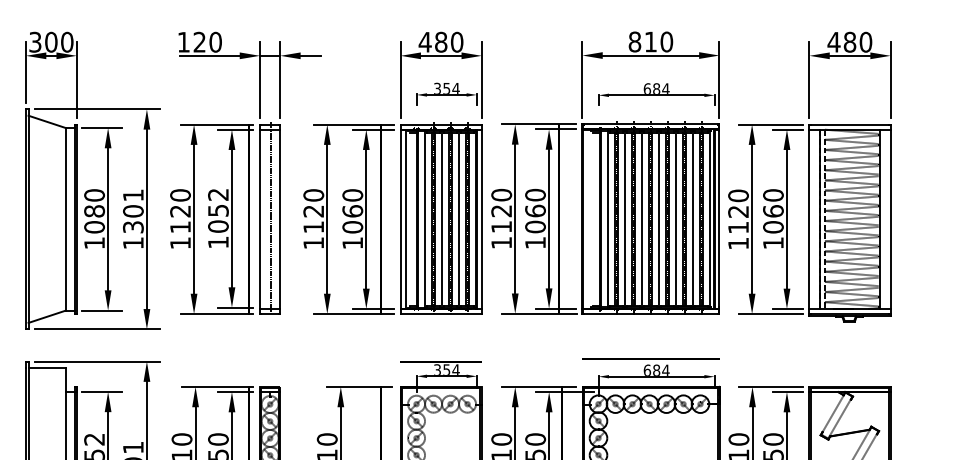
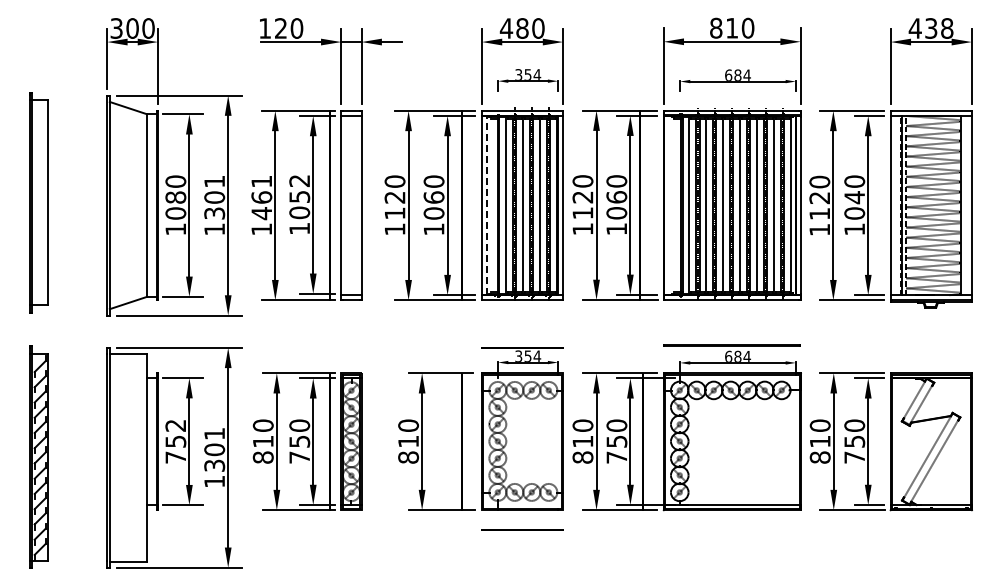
text: (858, 42) -> (939, 28), 480 -> 438
text: (180, 211) -> (261, 197), 1120 -> 1461
text: (773, 211) -> (854, 197), 1060 -> 1040
line: (270, 218) -> (351, 204), removed
line: (406, 219) -> (487, 205), solid -> dashed

